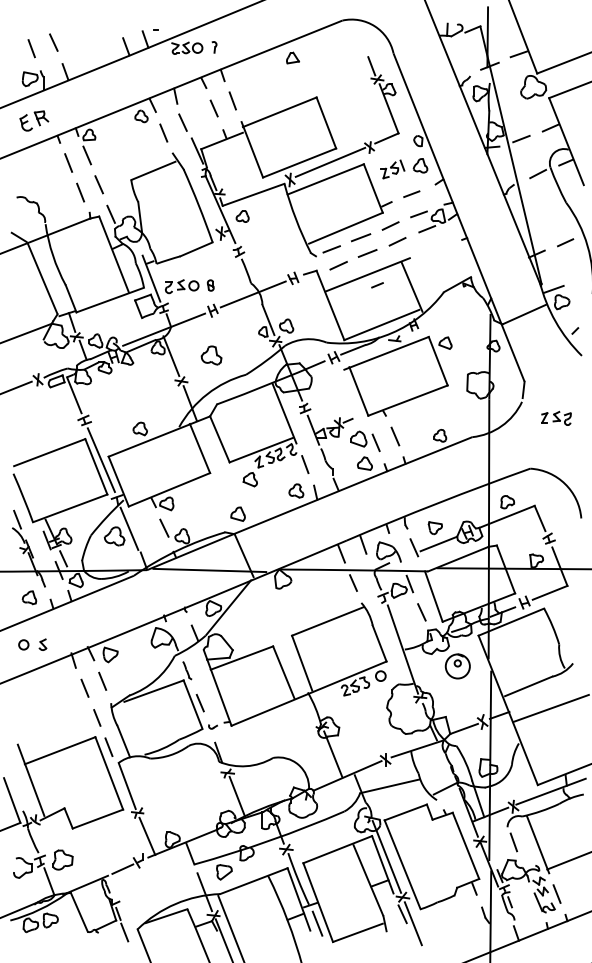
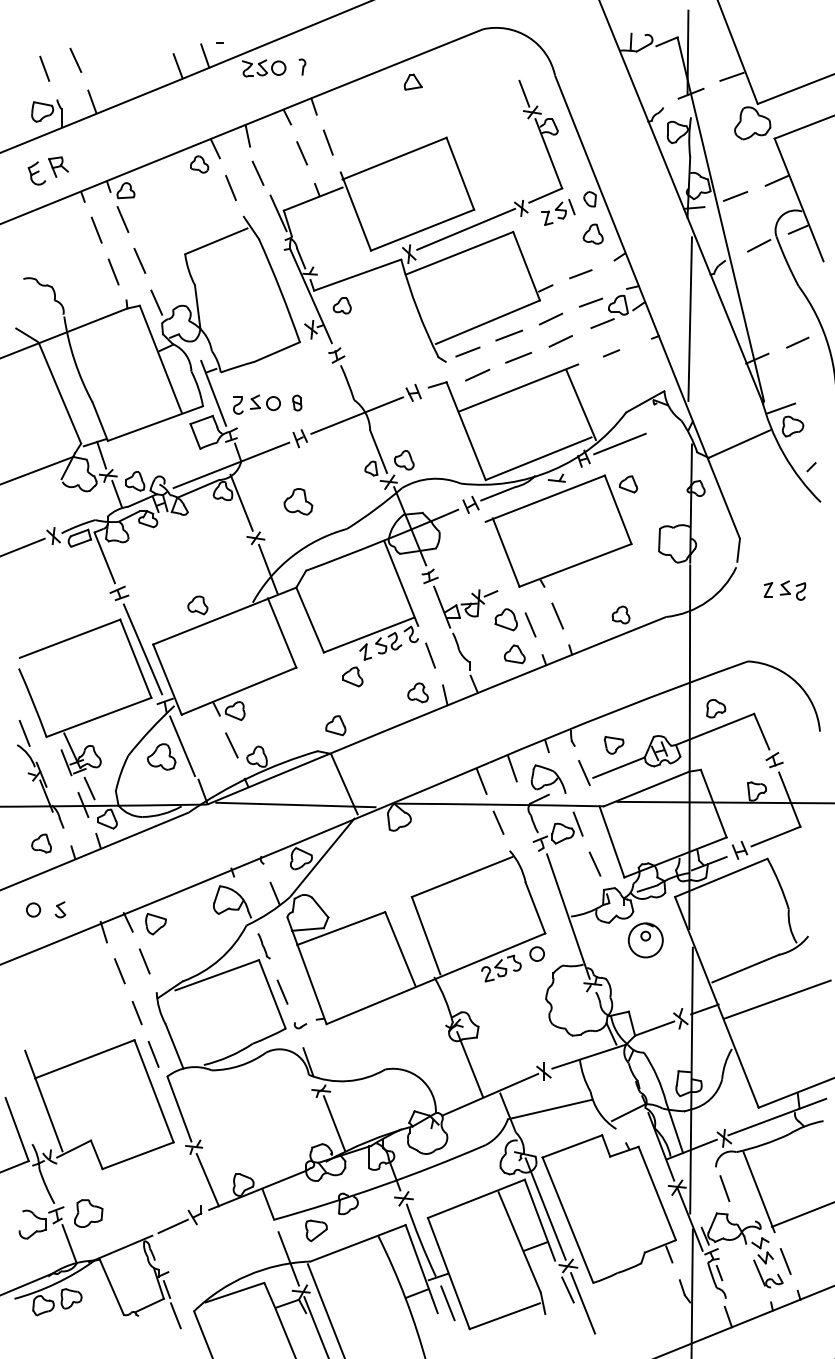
part: (392, 169) -> (557, 212), moved
line: (489, 226) -> (690, 319), added
line: (377, 285) -> (611, 353), moved
line: (439, 314) -> (619, 443), added

